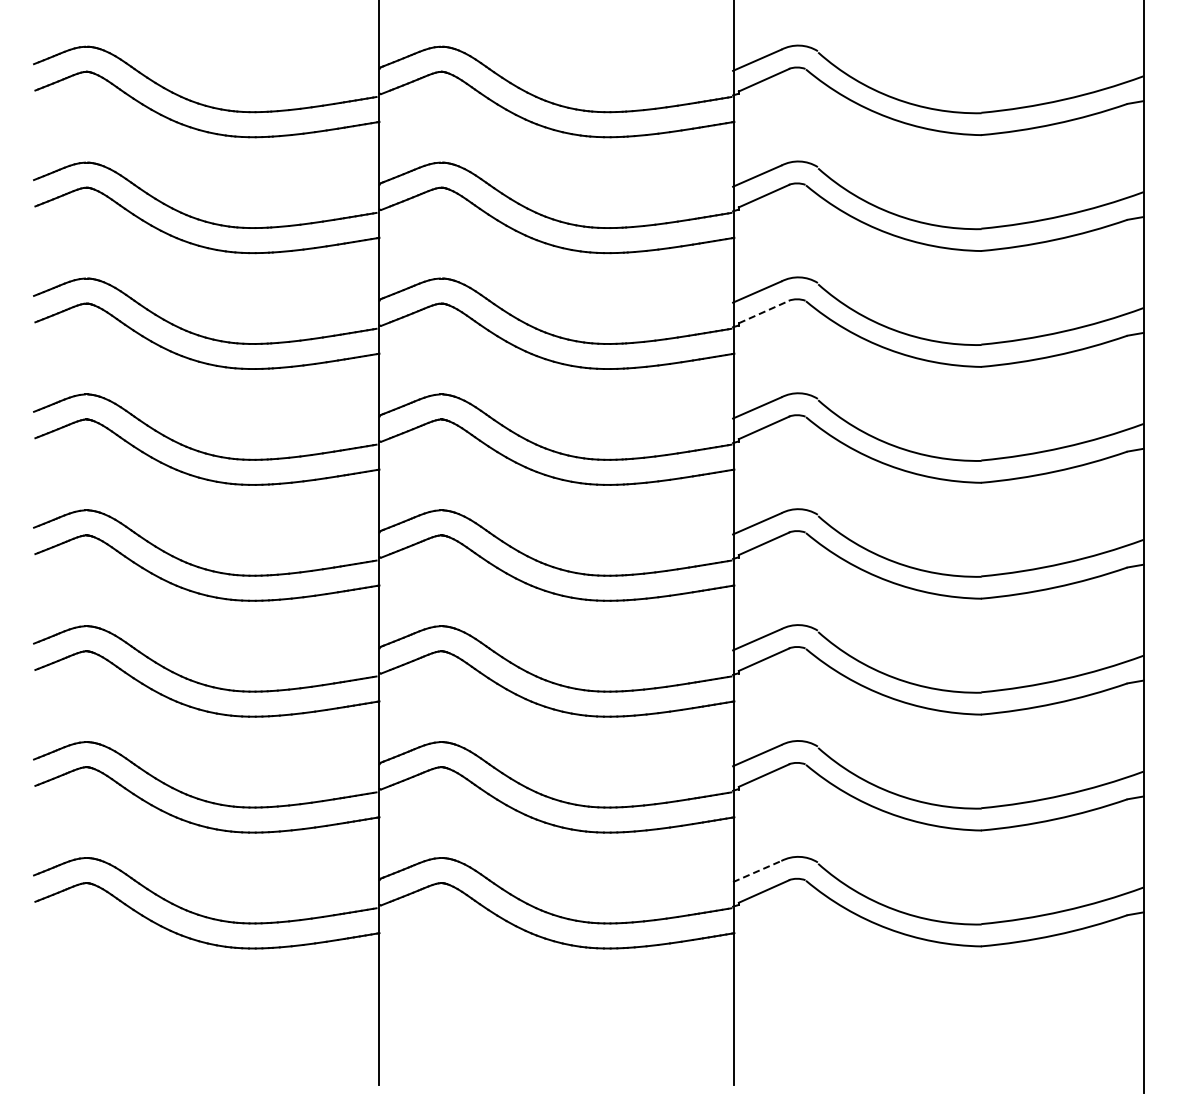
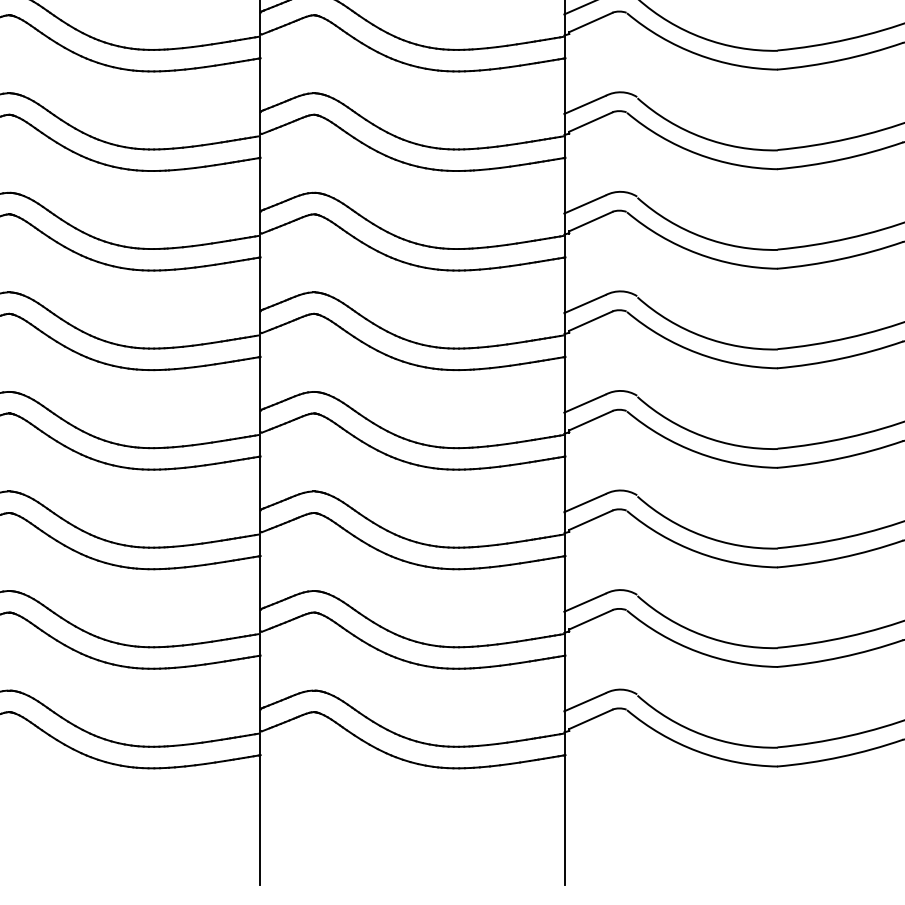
line: (764, 312) -> (591, 222), dashed -> solid
line: (757, 871) -> (585, 702), dashed -> solid

